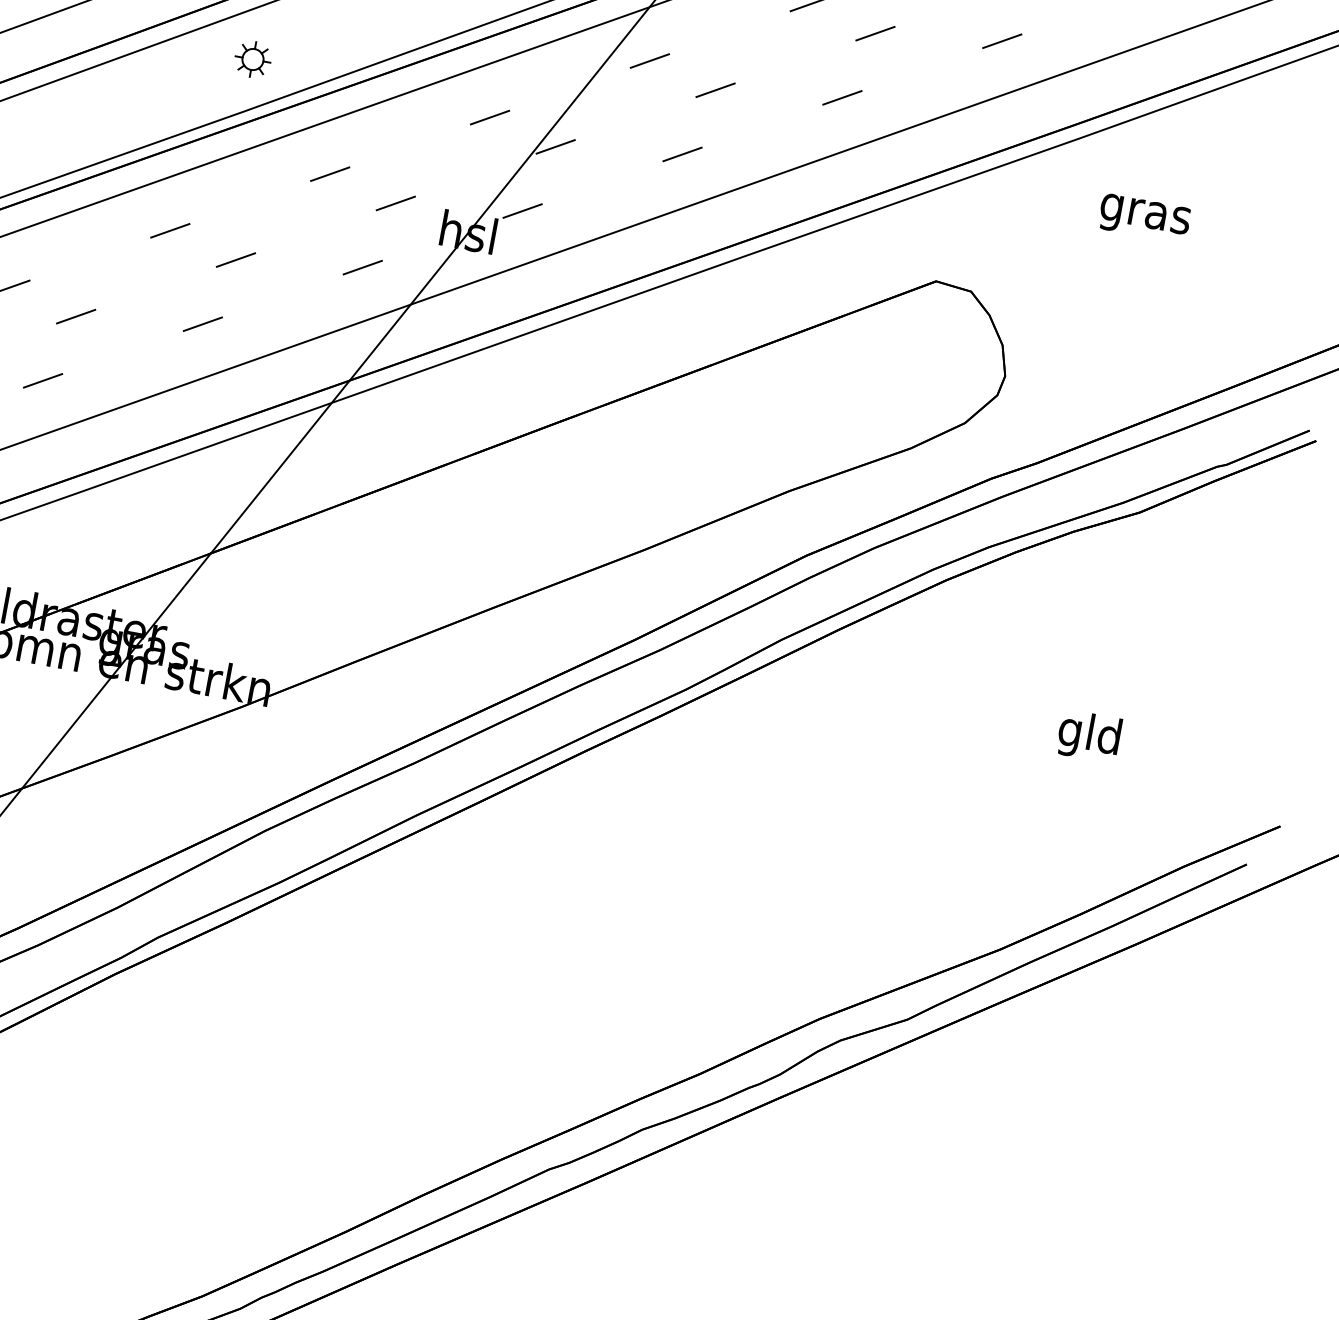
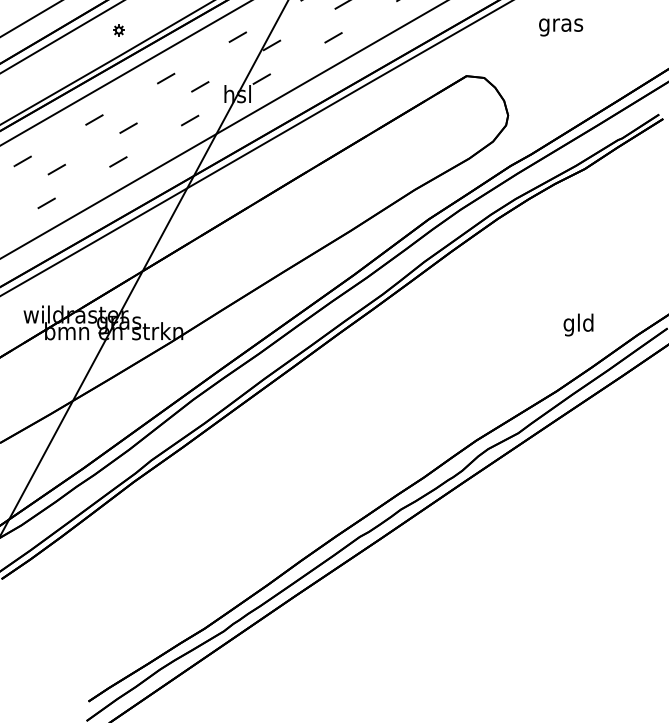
part: (252, 59) -> (118, 30), size x0.6
text: (1089, 735) -> (578, 324), moved

